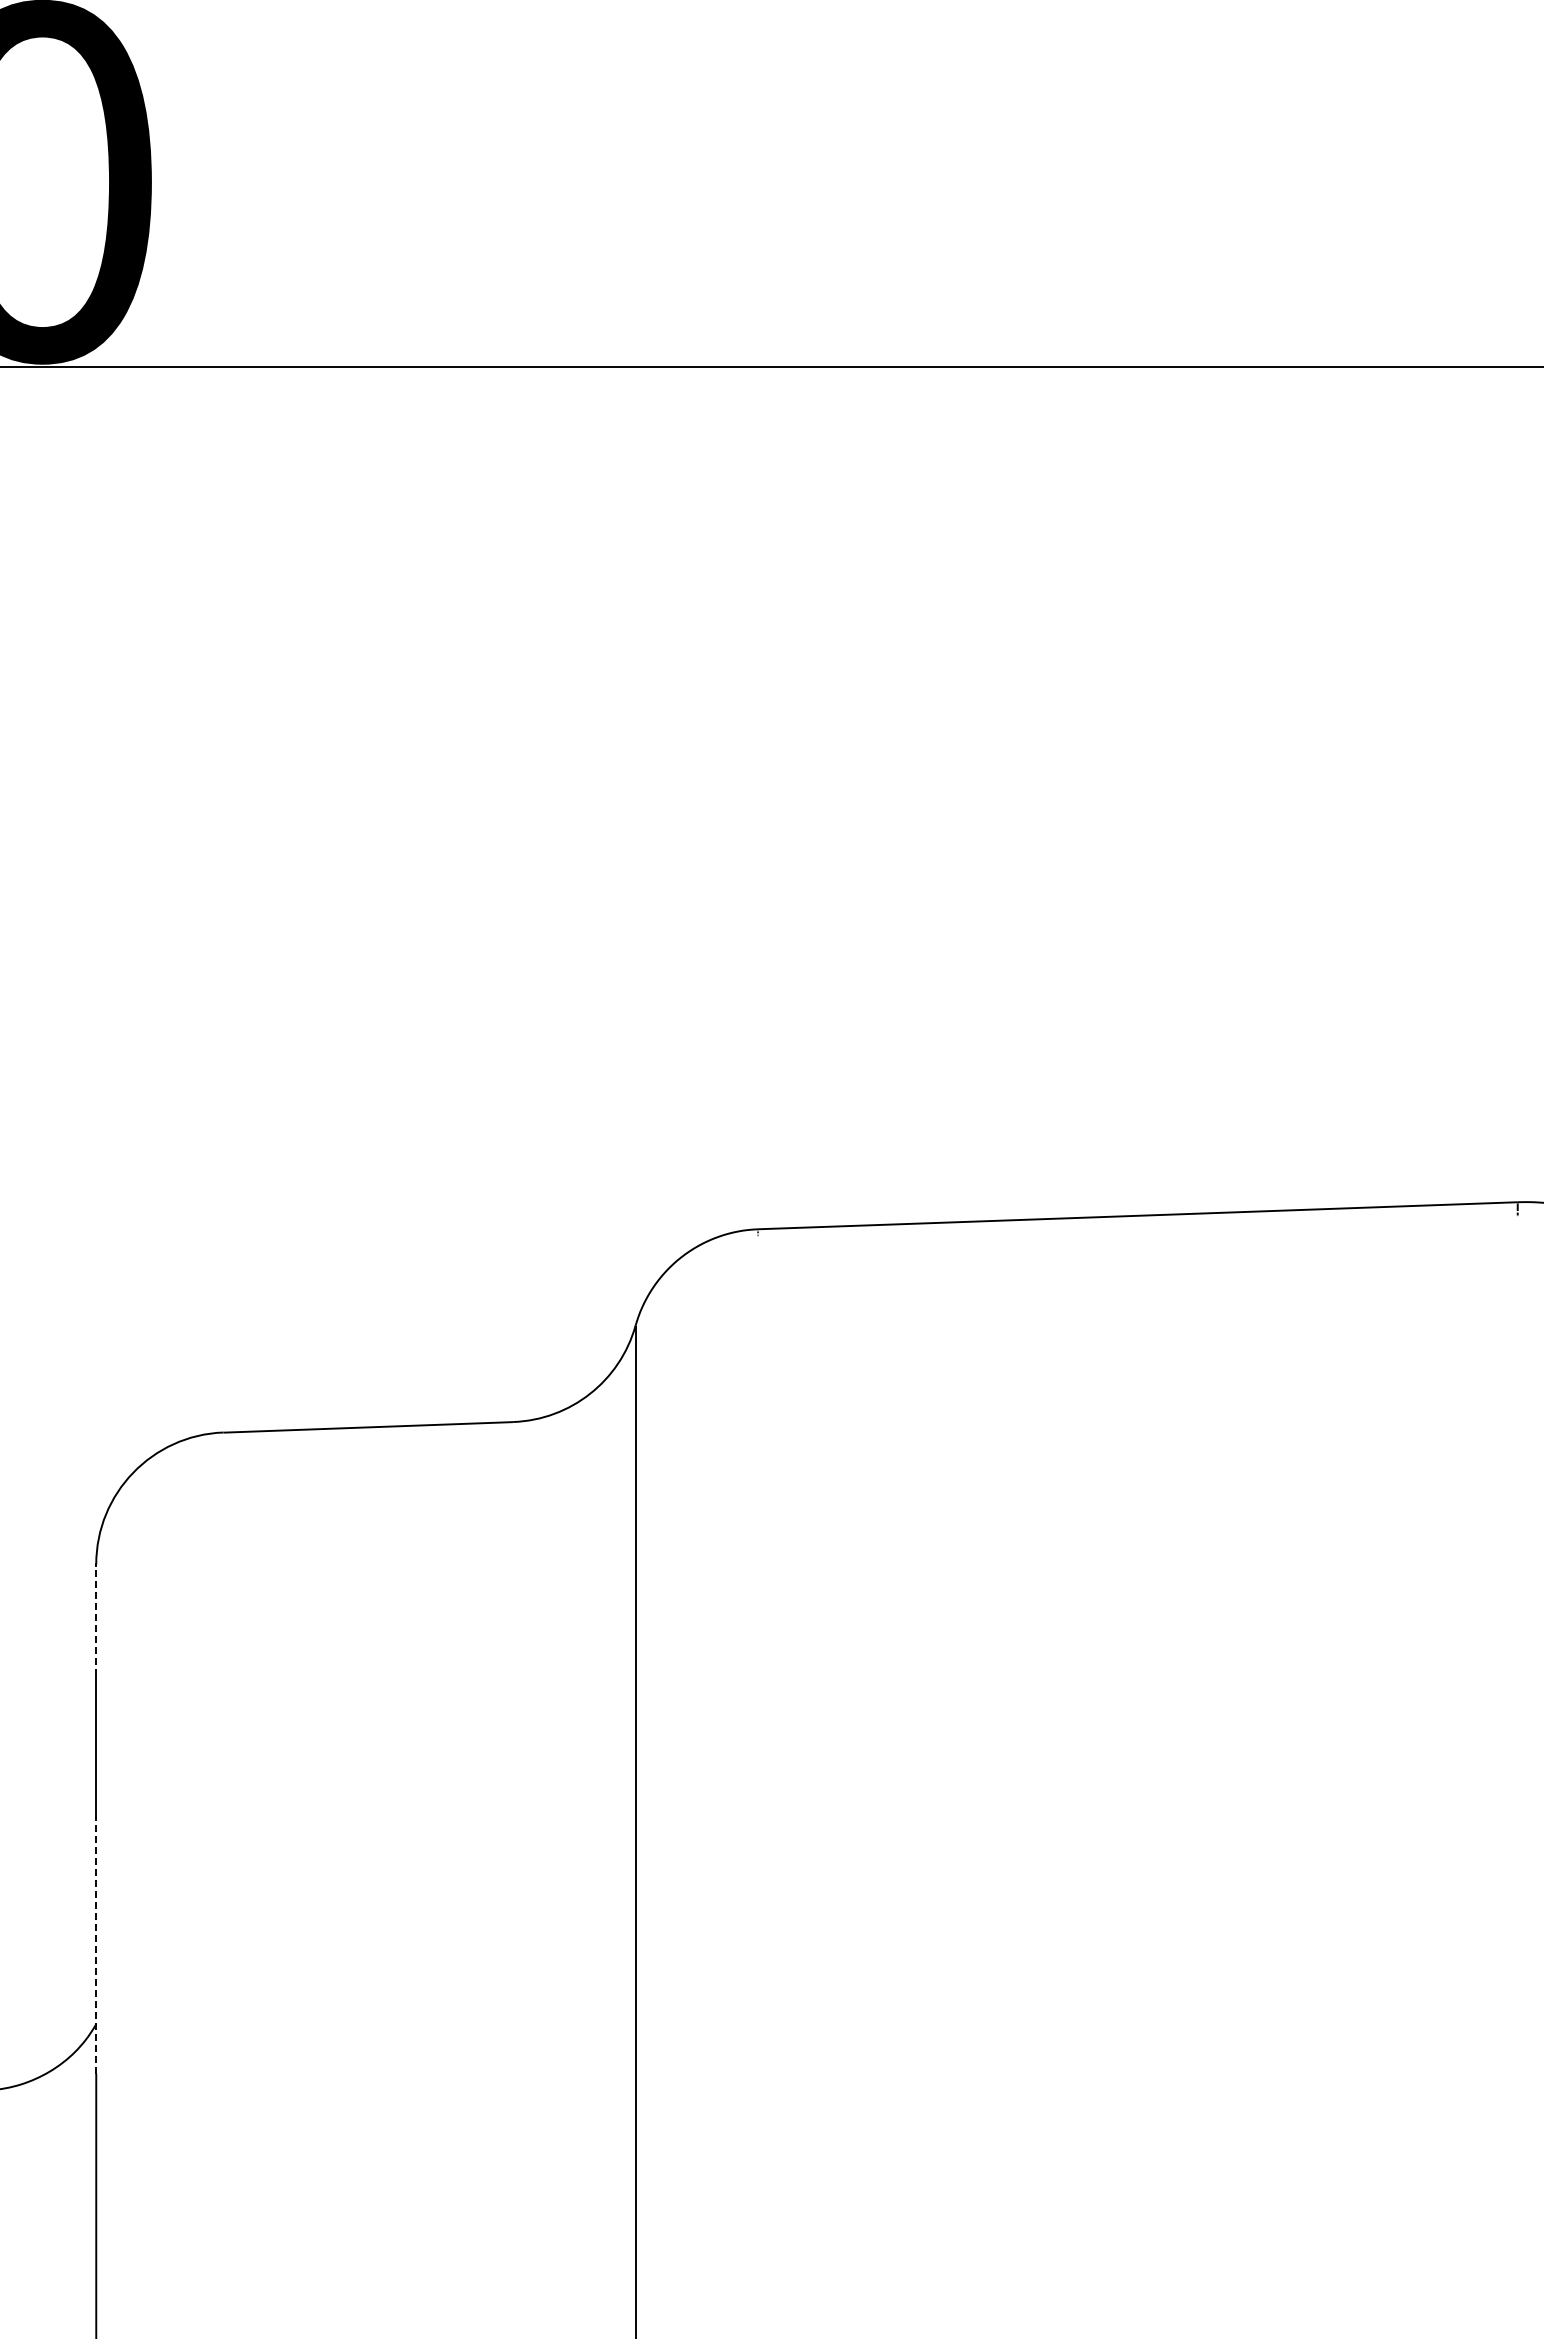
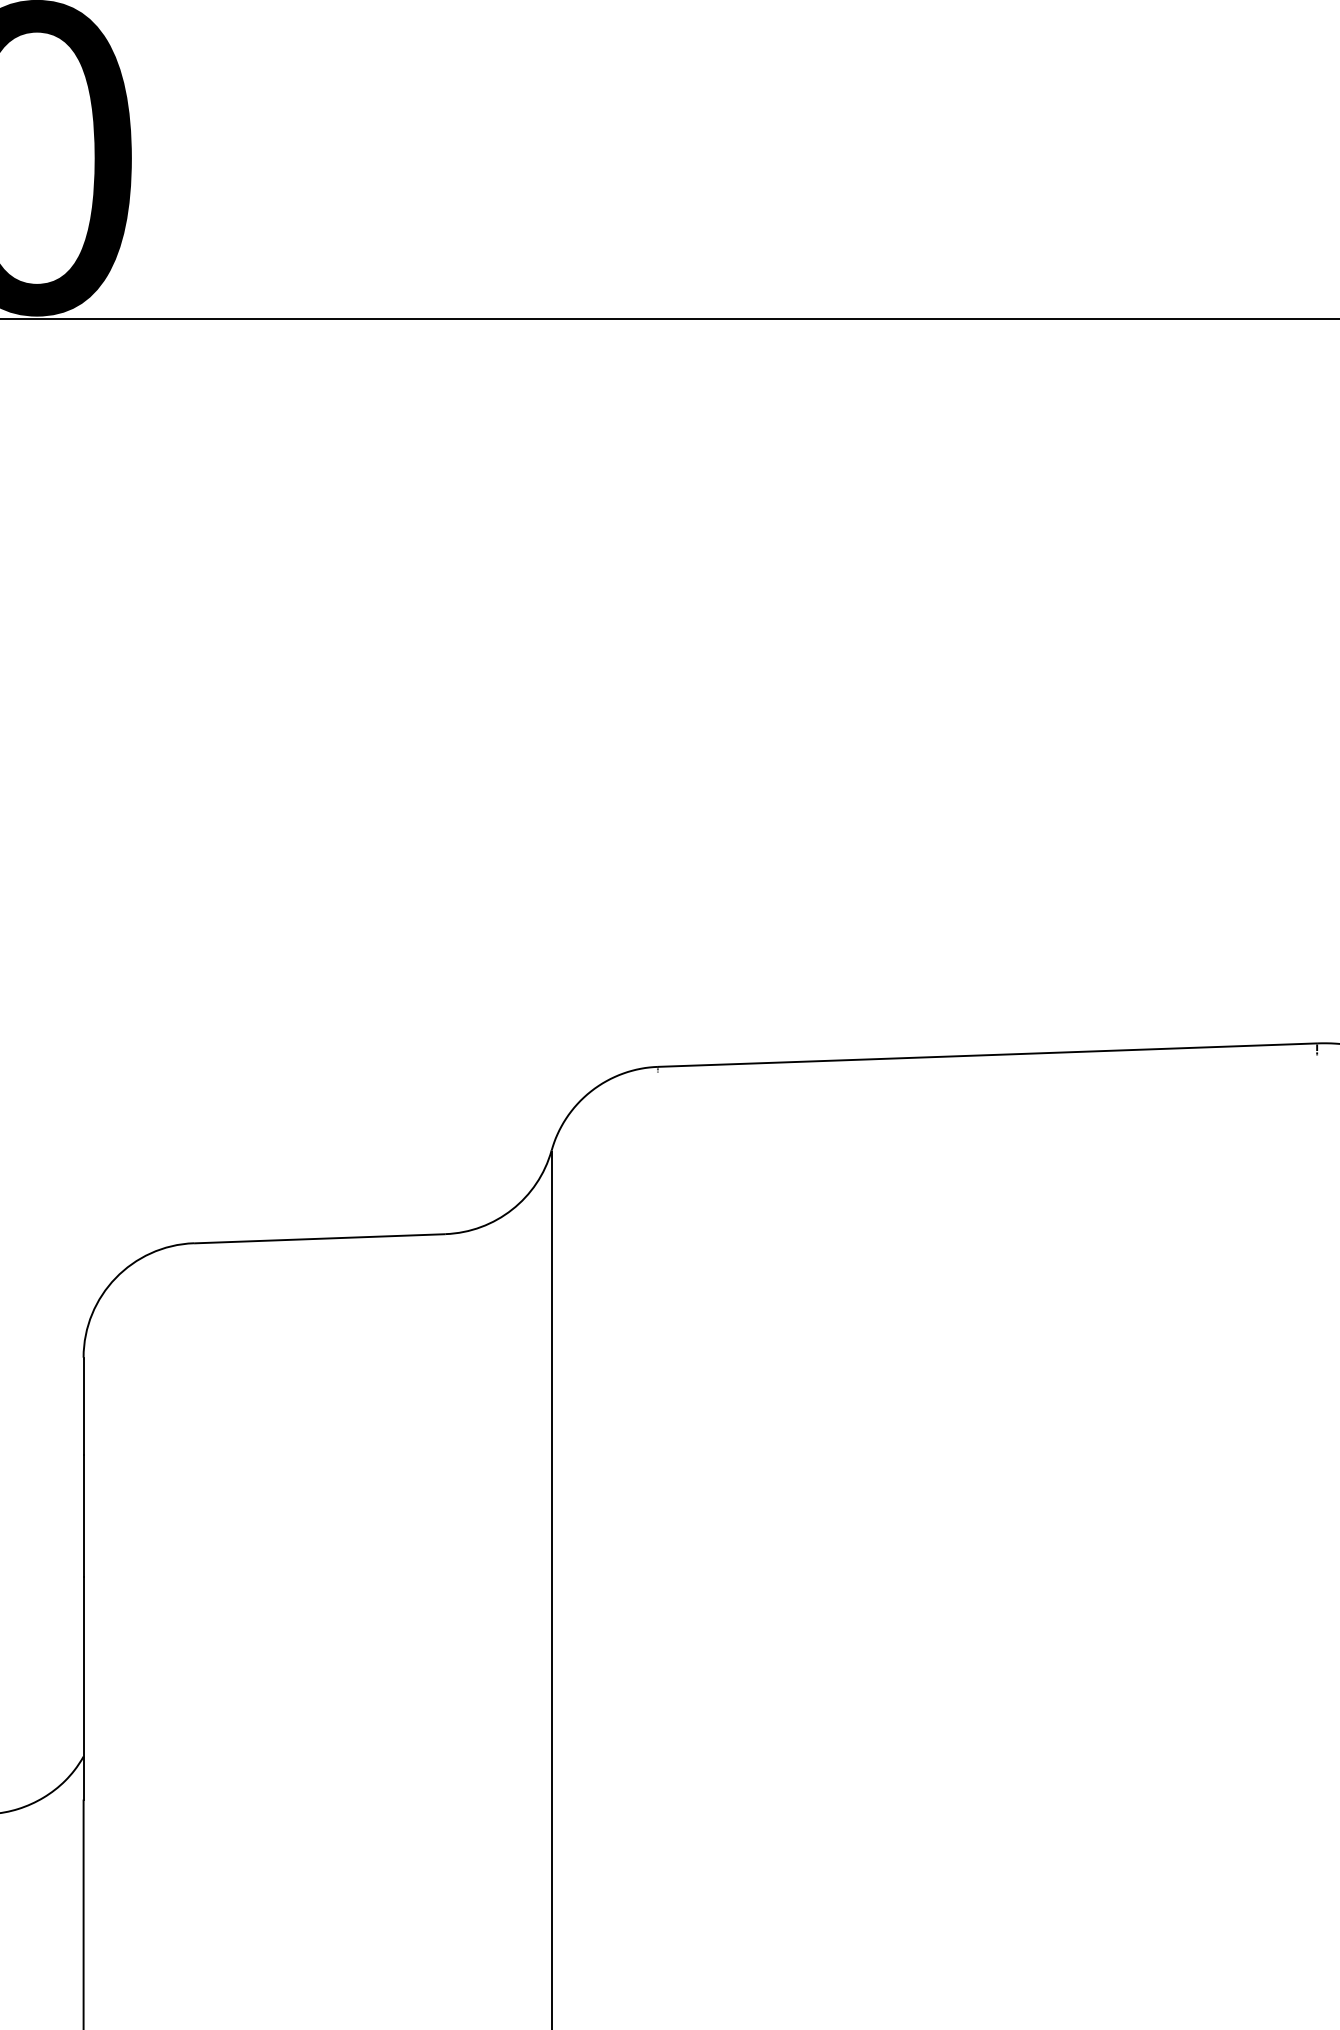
line: (96, 1620) -> (83, 1406), dashed -> solid
line: (96, 1944) -> (83, 1687), dashed -> solid

